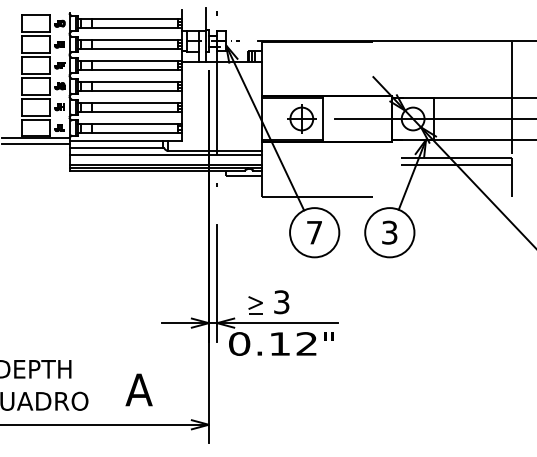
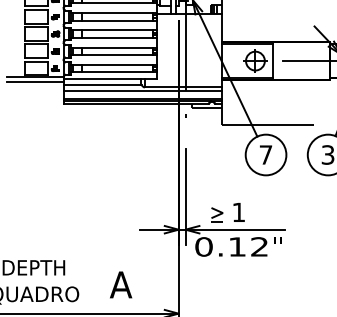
text: (281, 302) -> (238, 212), 3 -> 1

